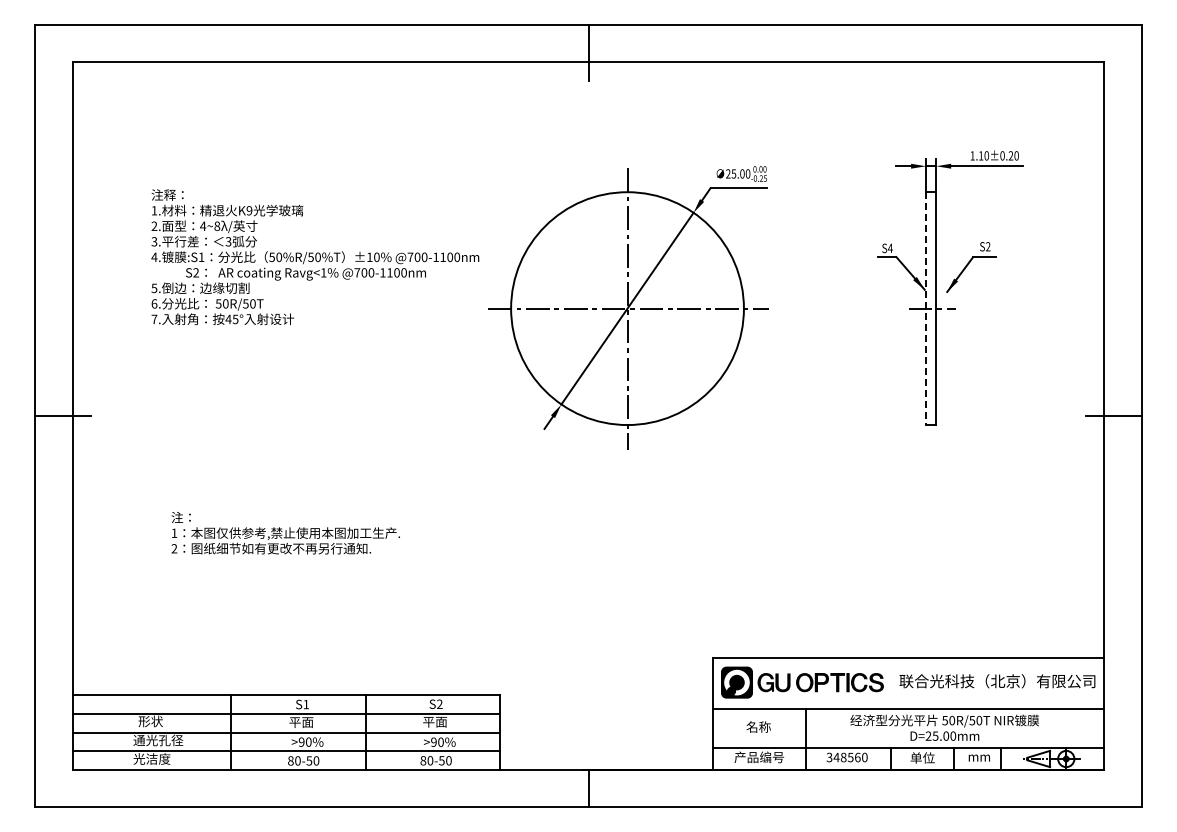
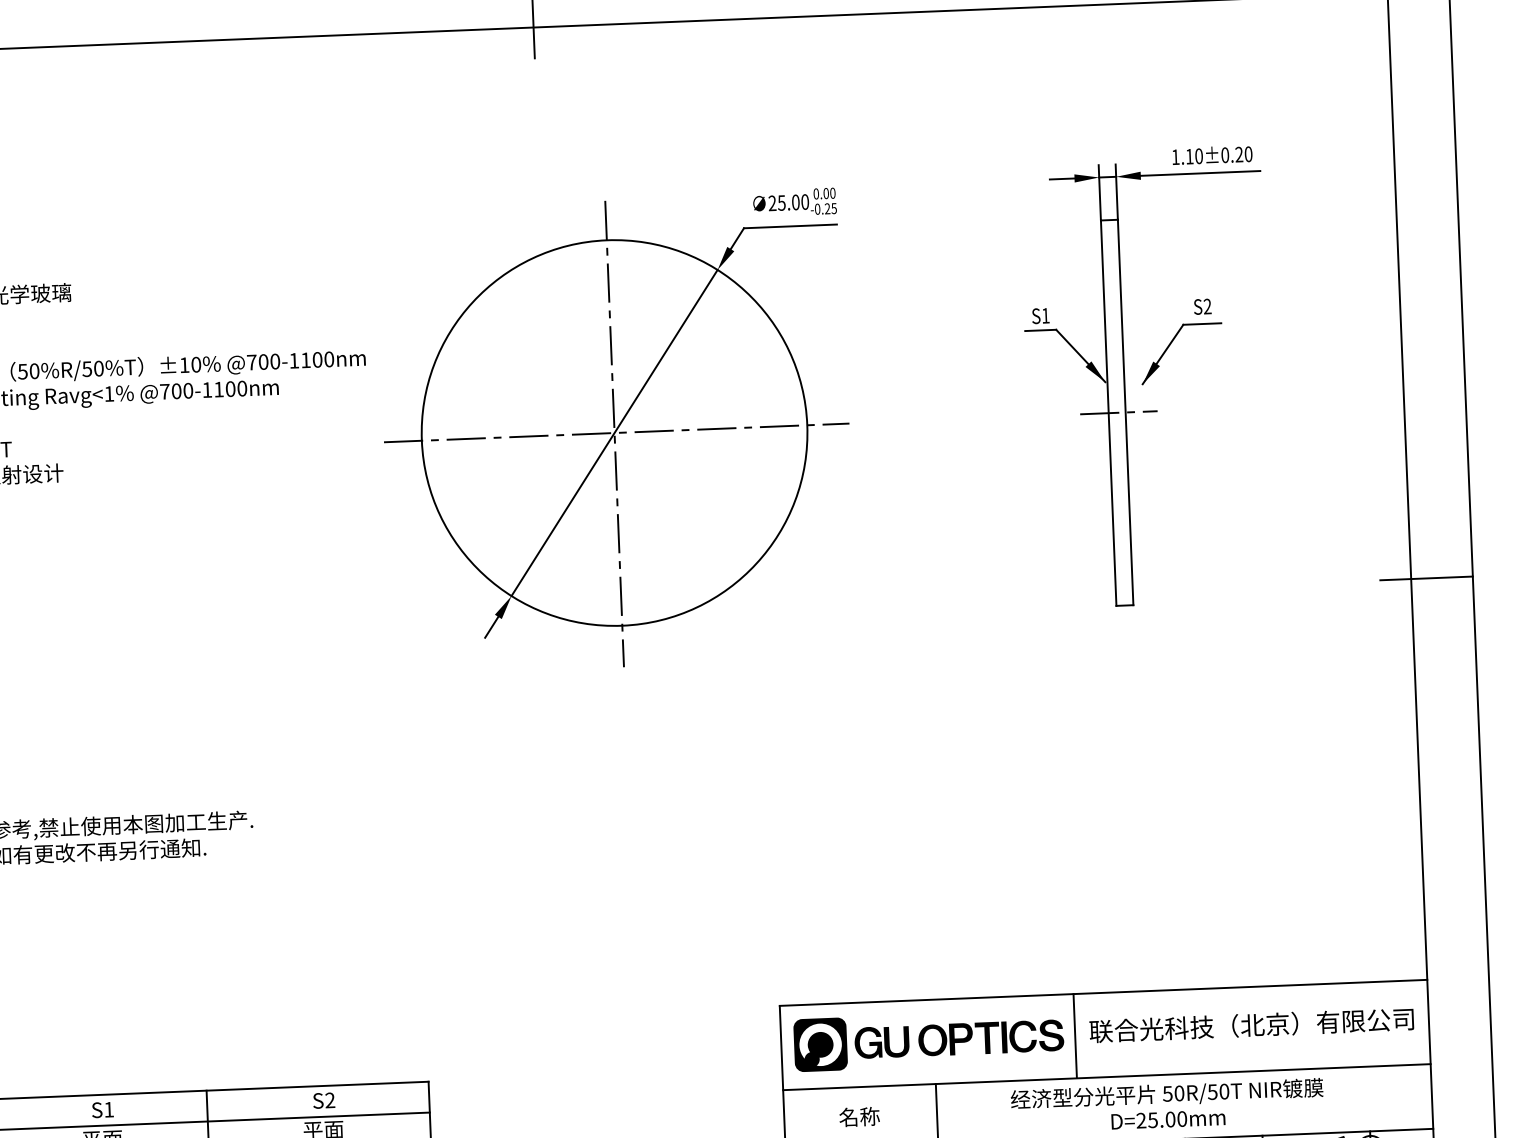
text: (890, 247) -> (1045, 314), S4 -> S1
line: (926, 309) -> (1109, 414), dashed -> solid
line: (890, 683) -> (1074, 1036), added

